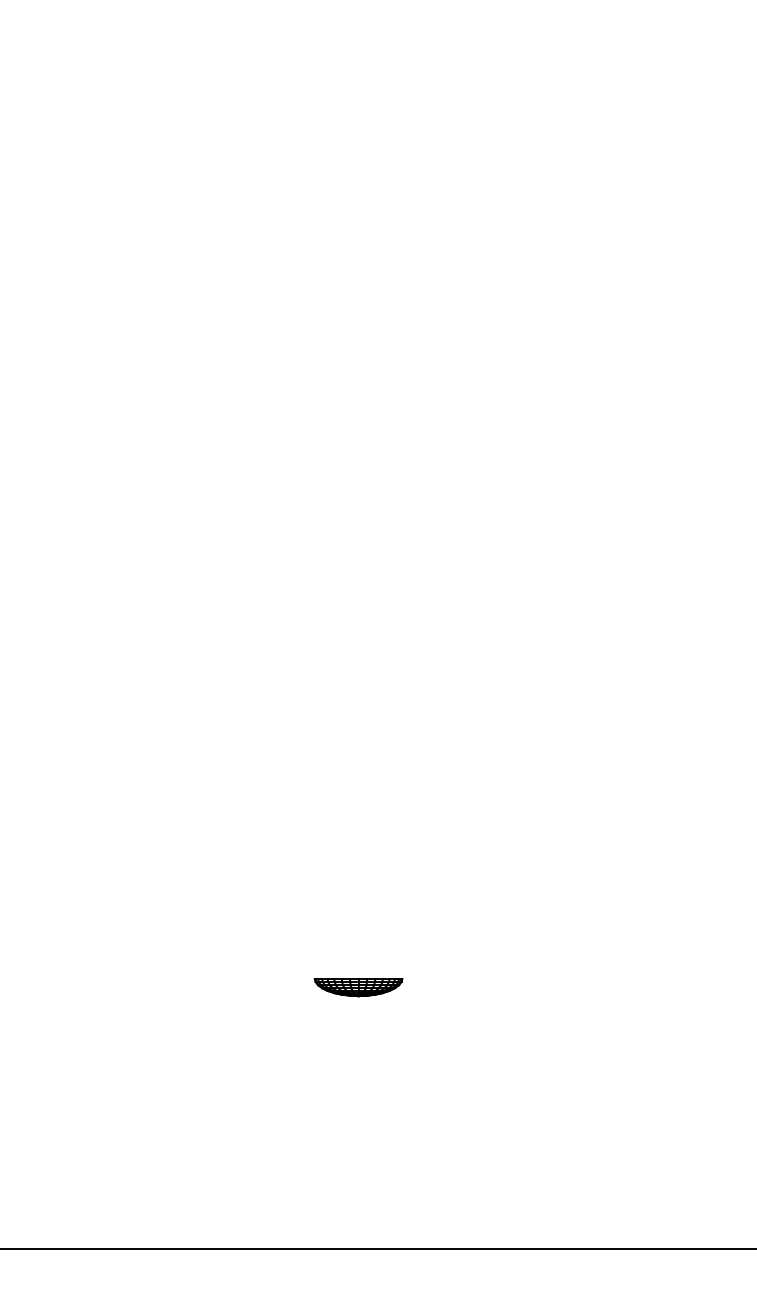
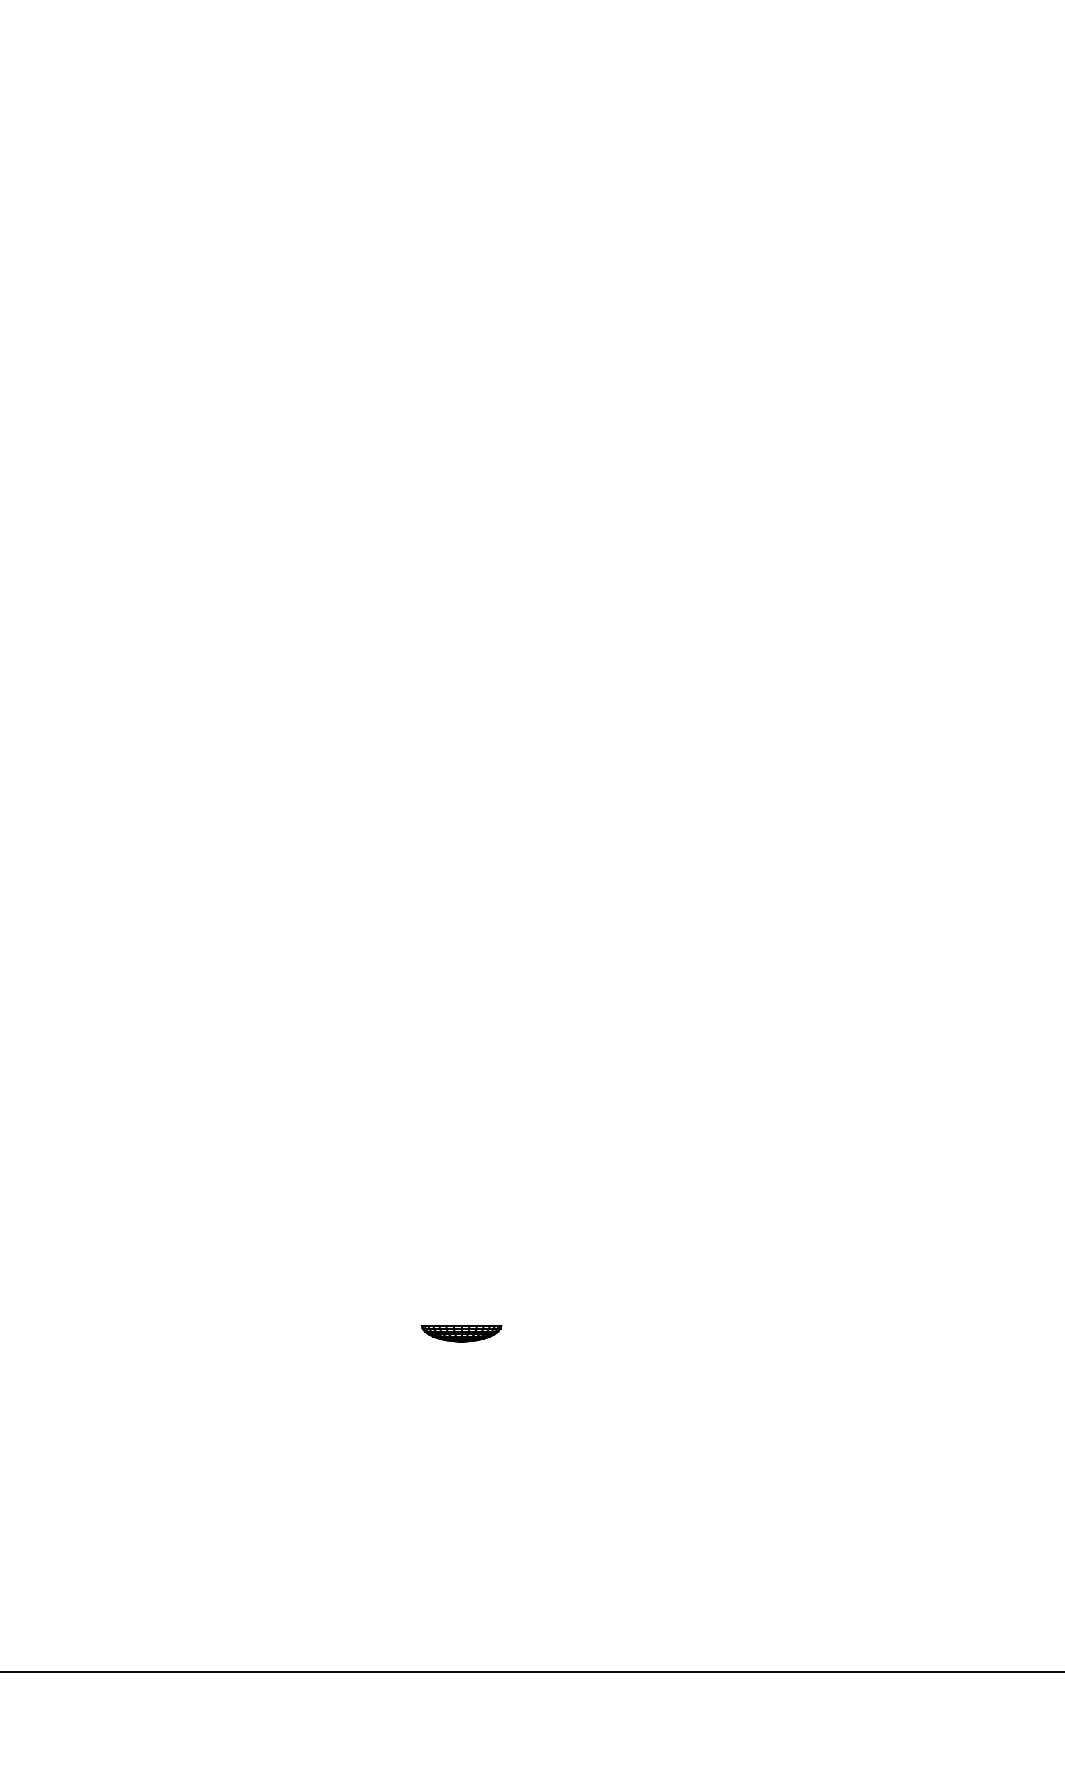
part: (358, 987) -> (461, 1333), size x0.7

